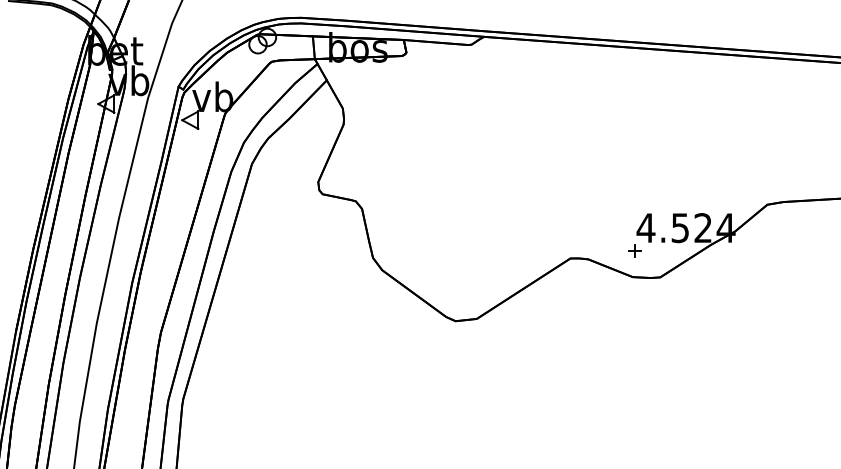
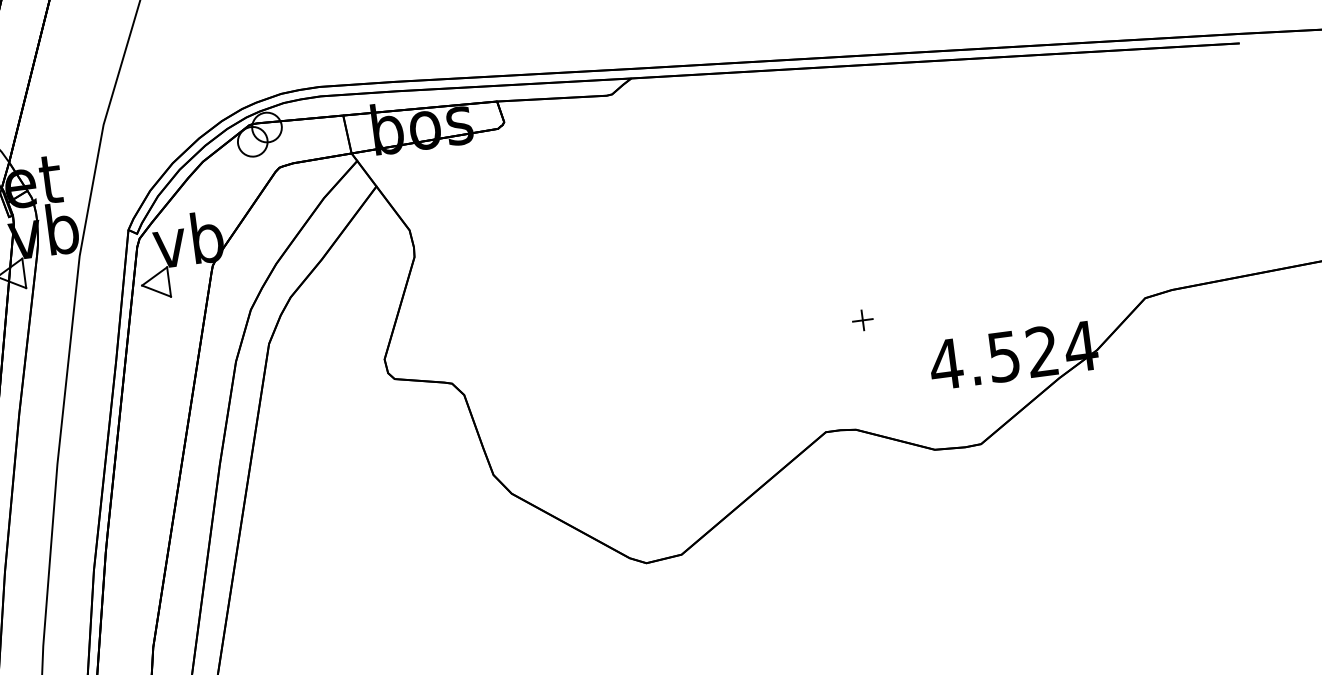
part: (634, 250) -> (862, 319), moved

